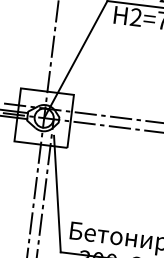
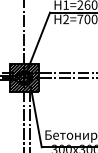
hatch: (44, 117) -> (24, 77), added

